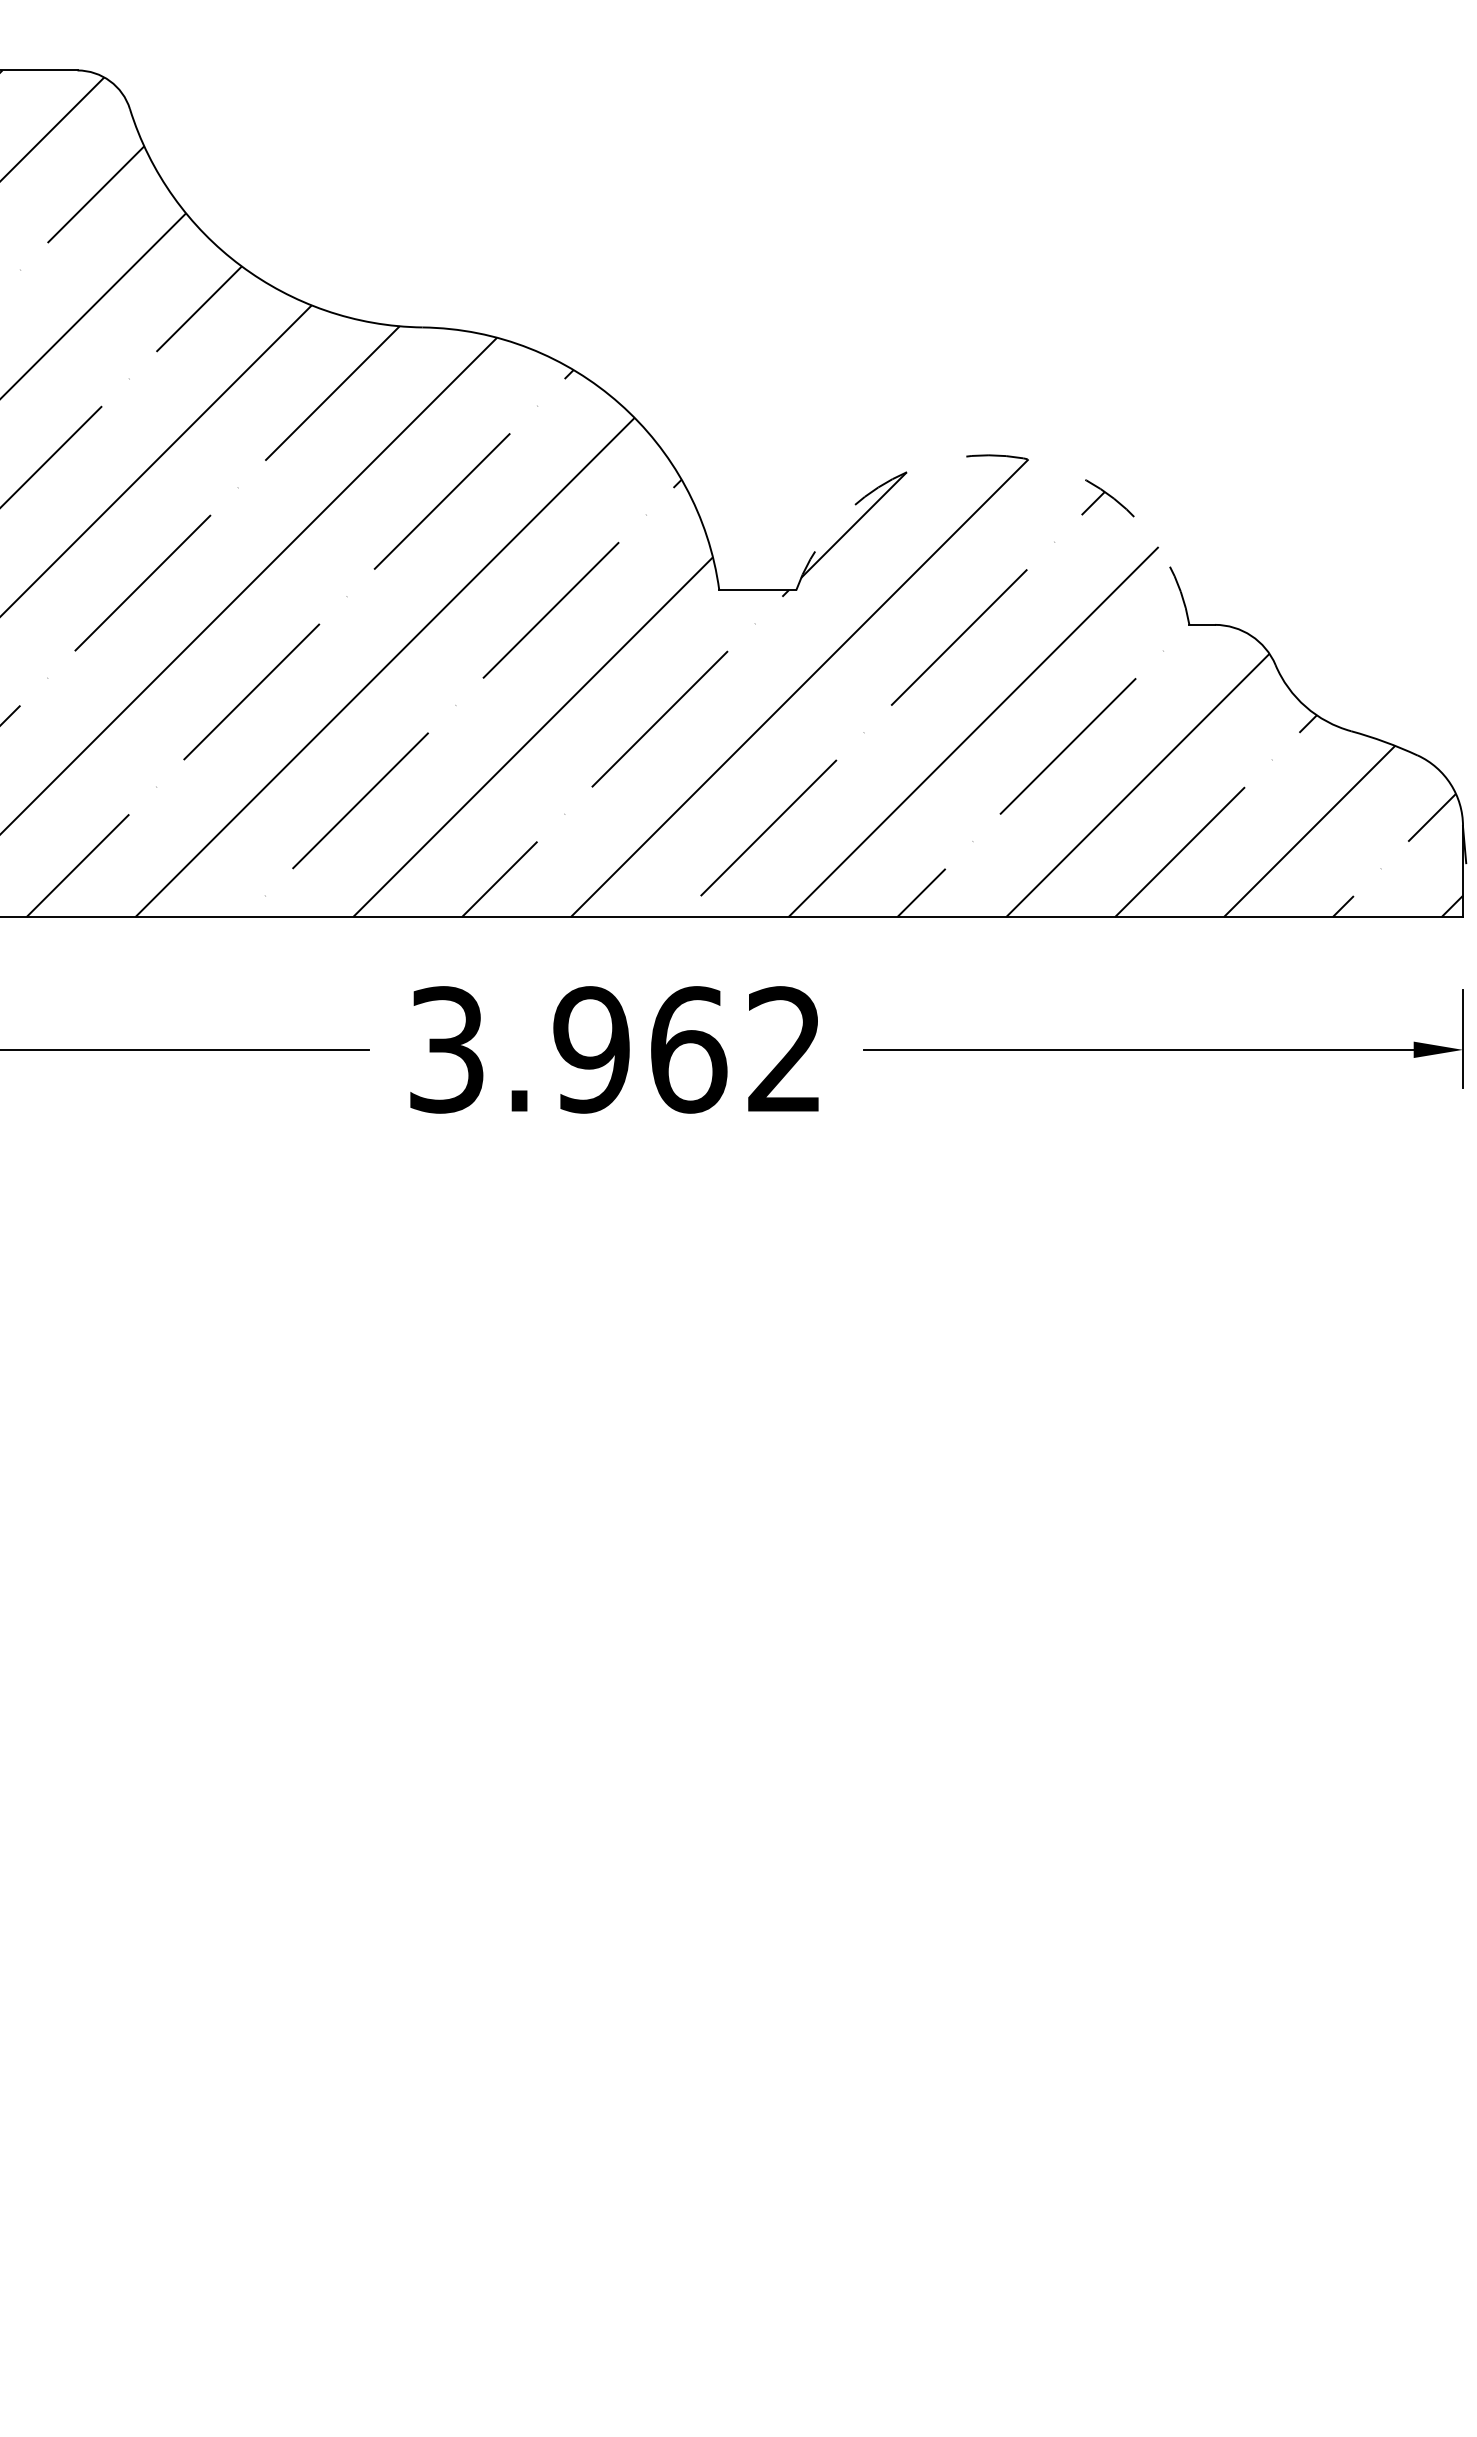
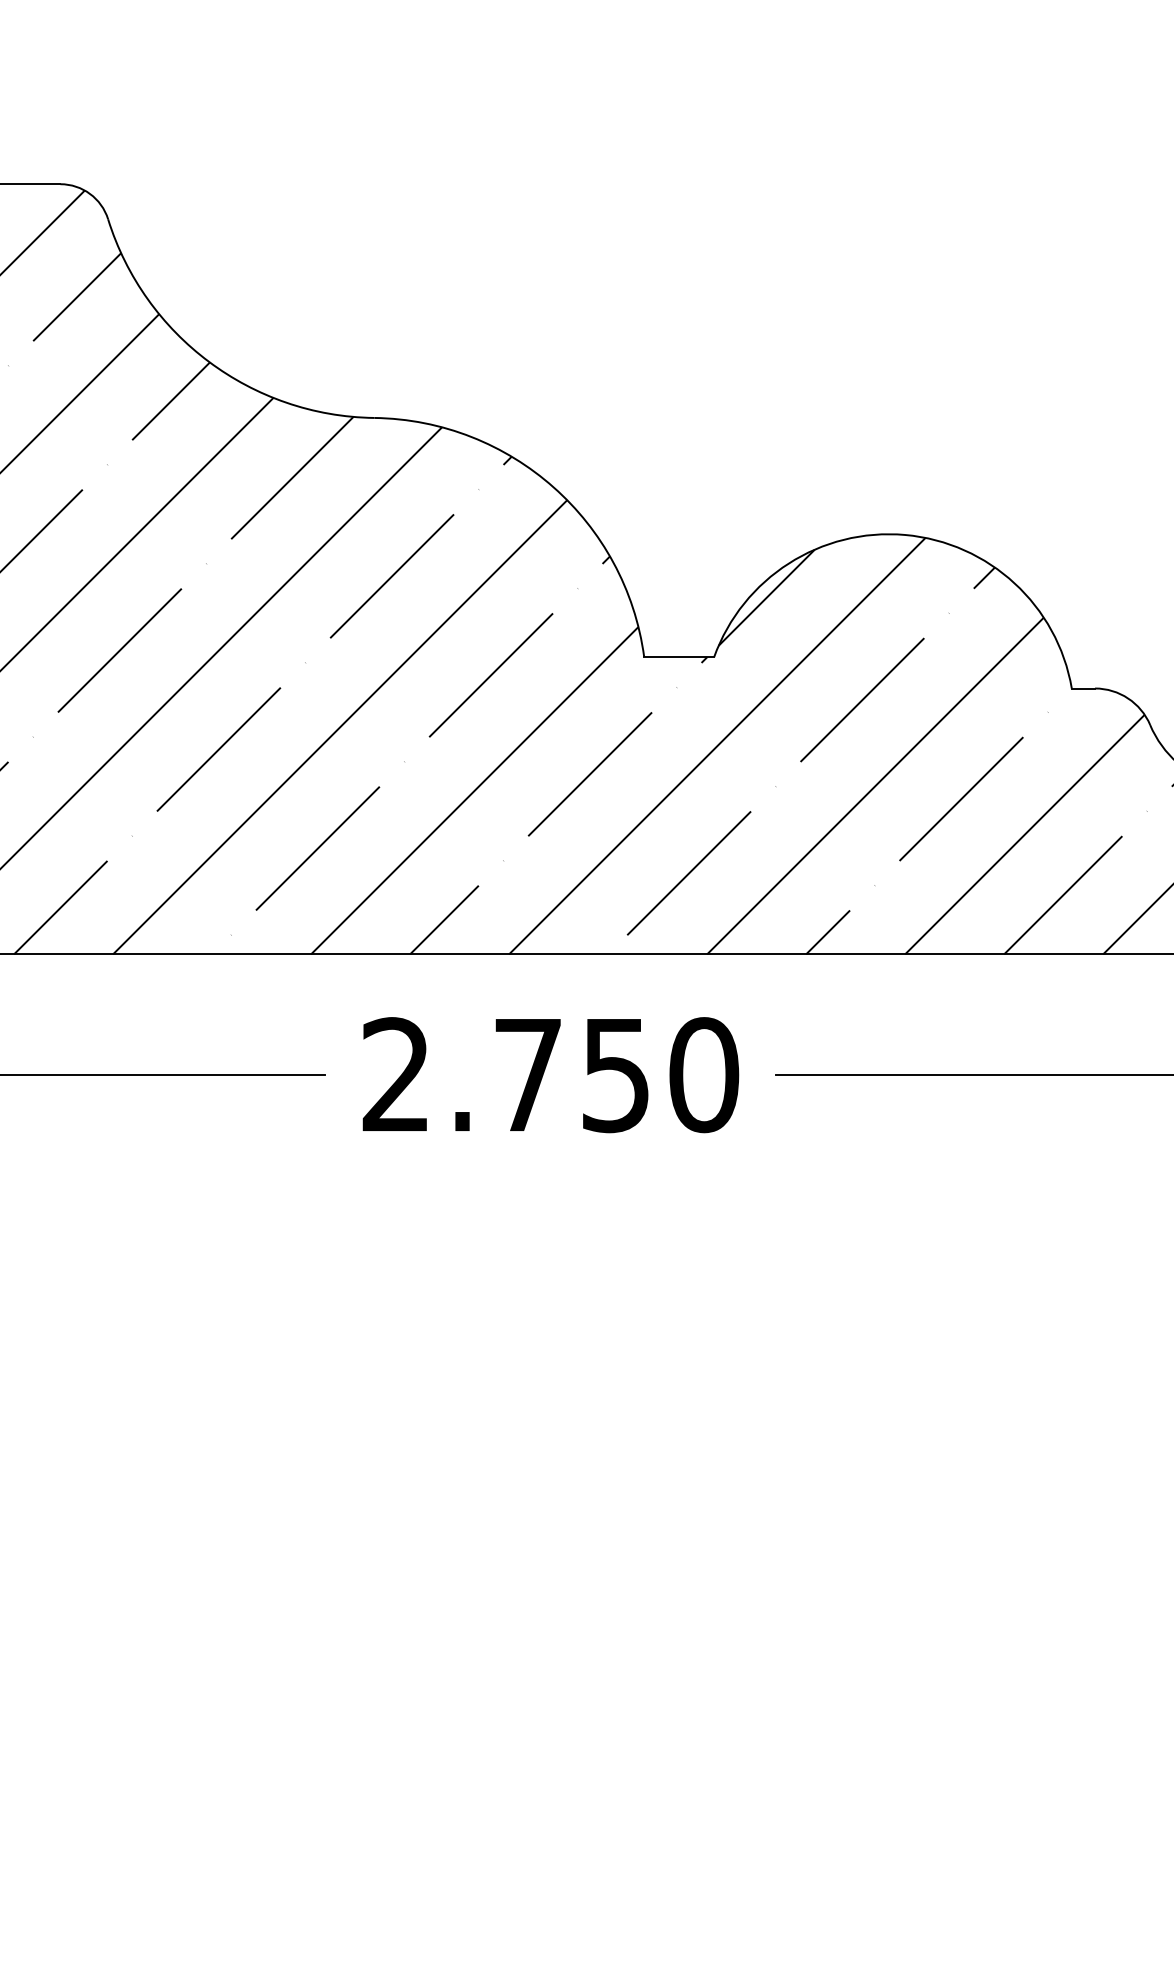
arc: (1006, 456) -> (905, 535), dashed -> solid
text: (616, 1049) -> (550, 1074), 3.962 -> 2.750

